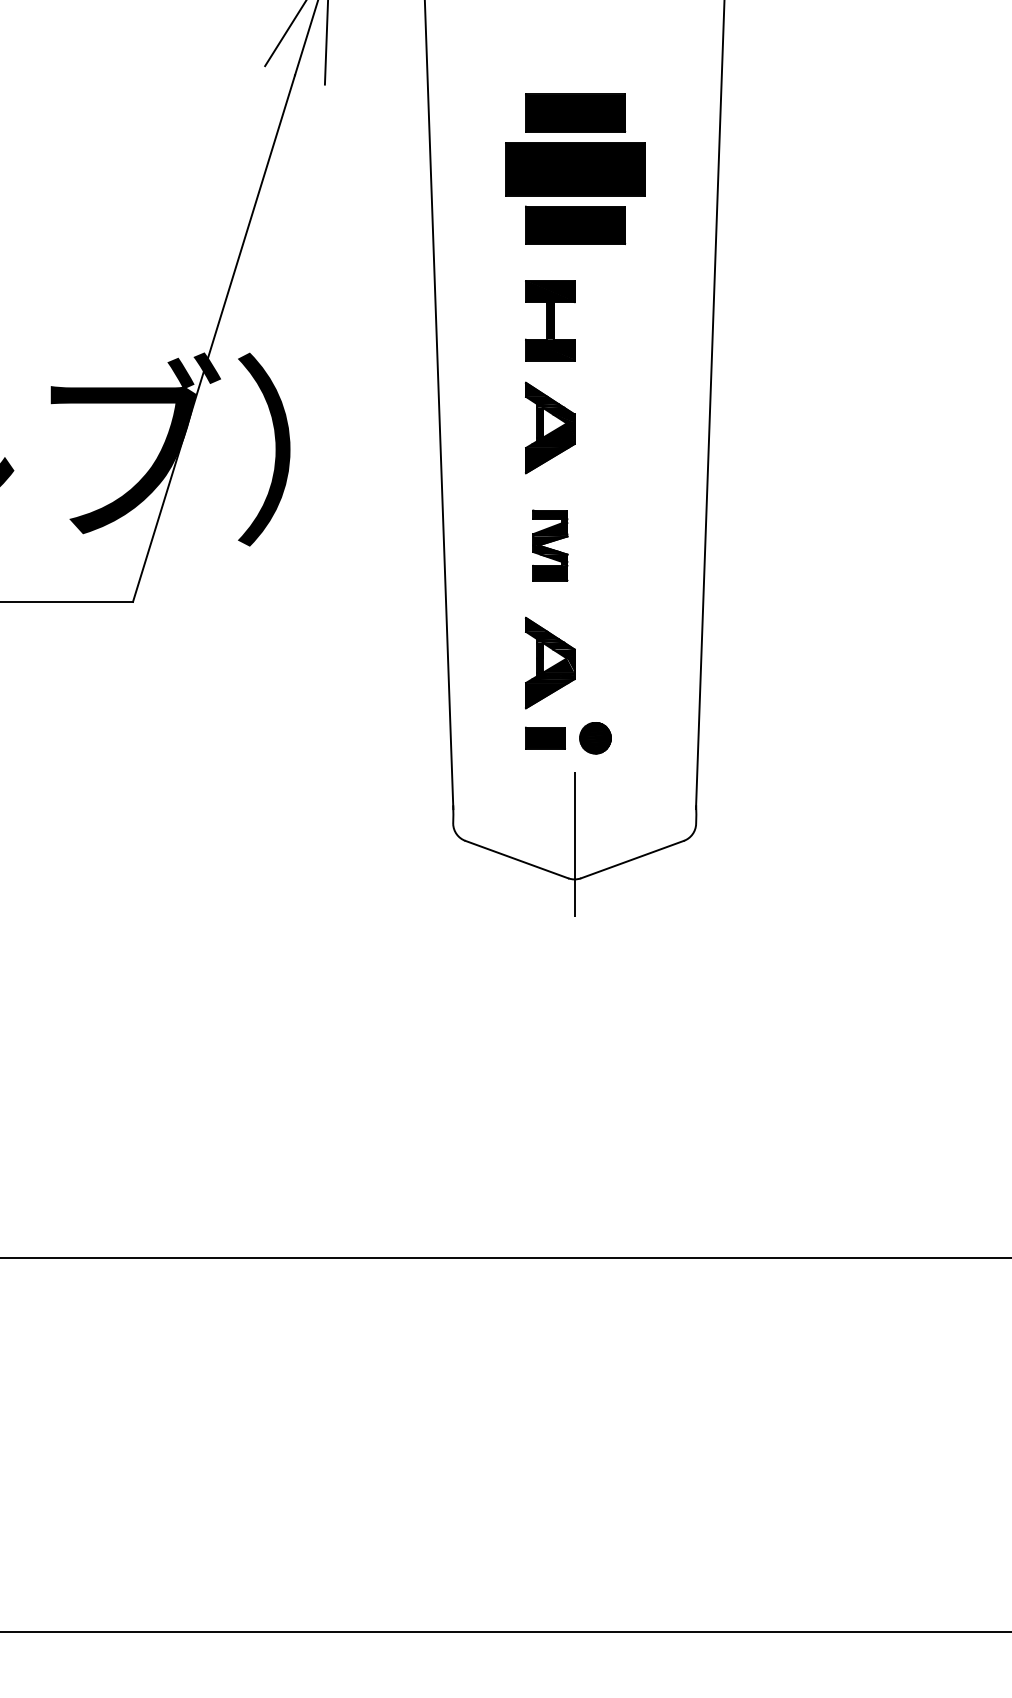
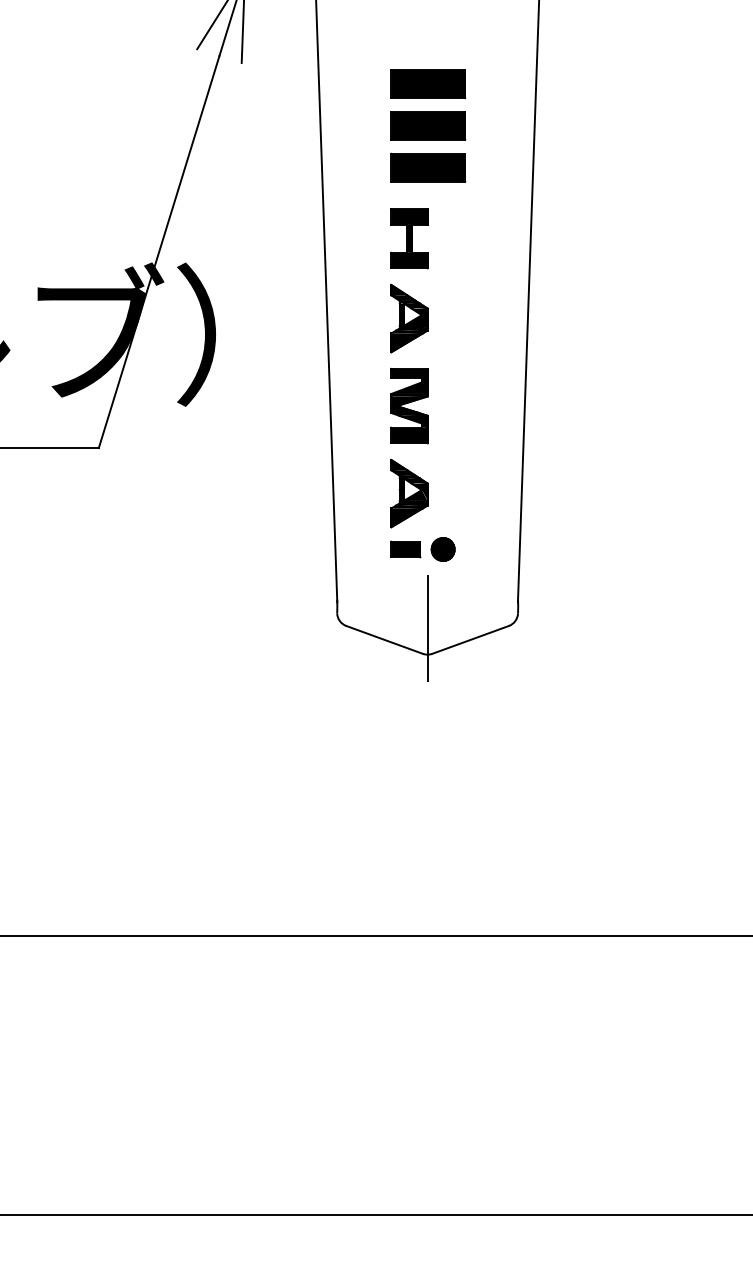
part: (575, 168) -> (428, 125), size x0.71
part: (550, 545) -> (409, 406), size x1.43

